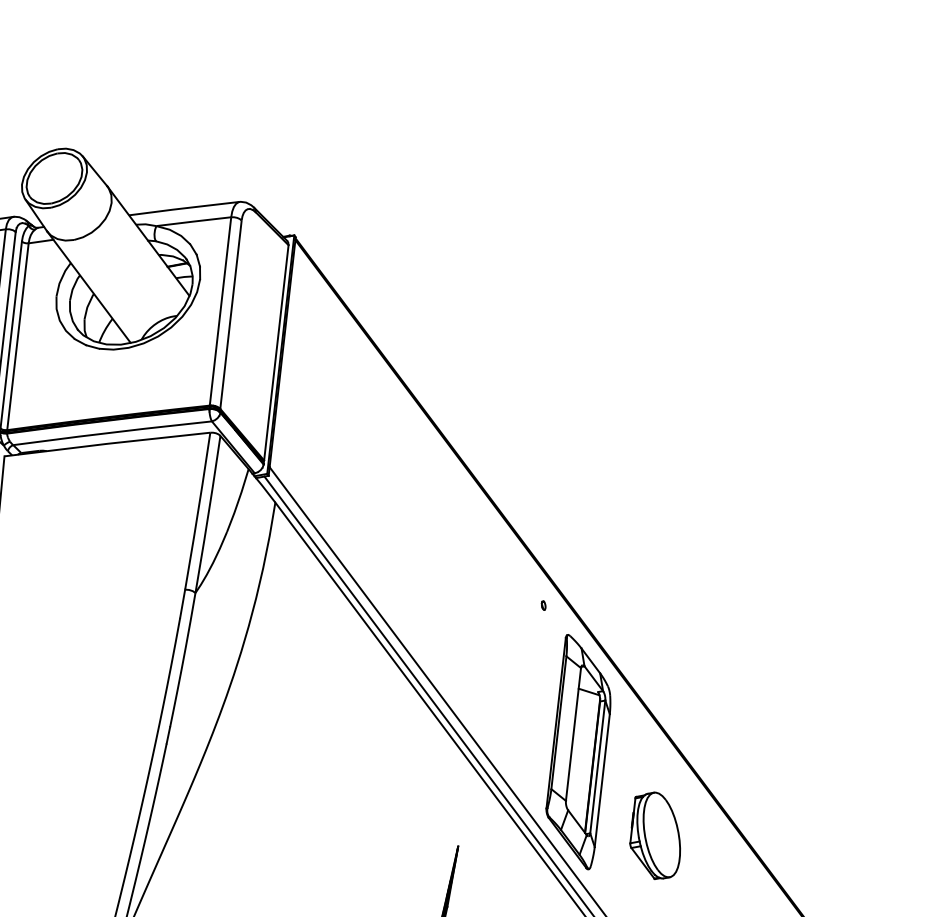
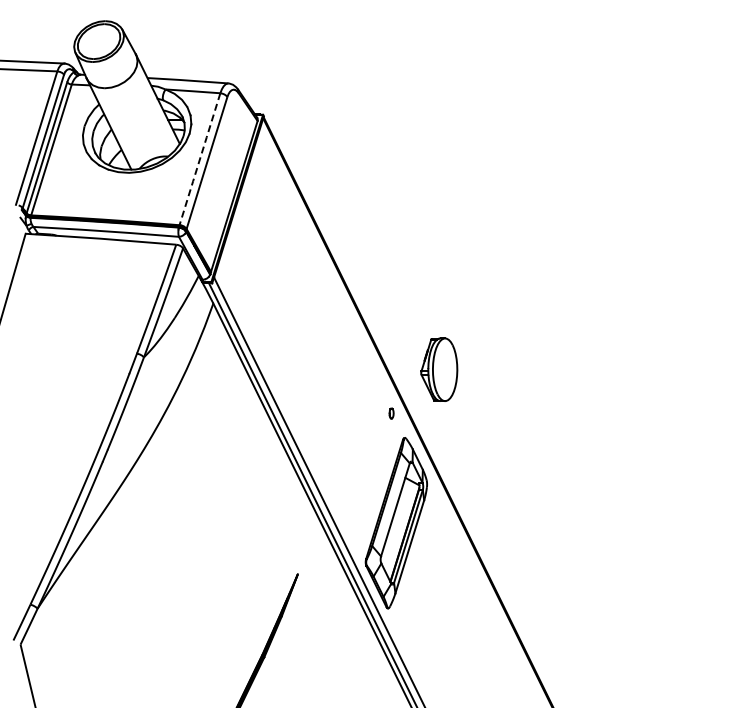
line: (219, 311) -> (199, 159), solid -> dashed
part: (543, 605) -> (391, 413), size x1.6
part: (654, 836) -> (439, 369), moved

